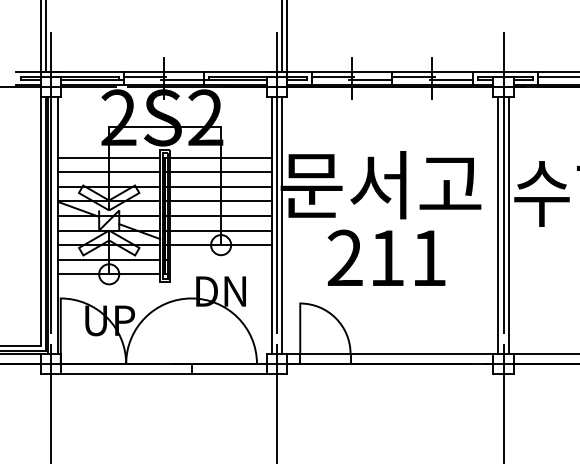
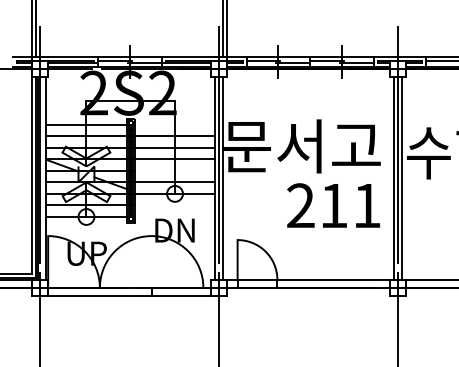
line: (221, 157) -> (175, 124), removed
line: (221, 215) -> (175, 170), removed
text: (386, 257) -> (333, 205), moved

